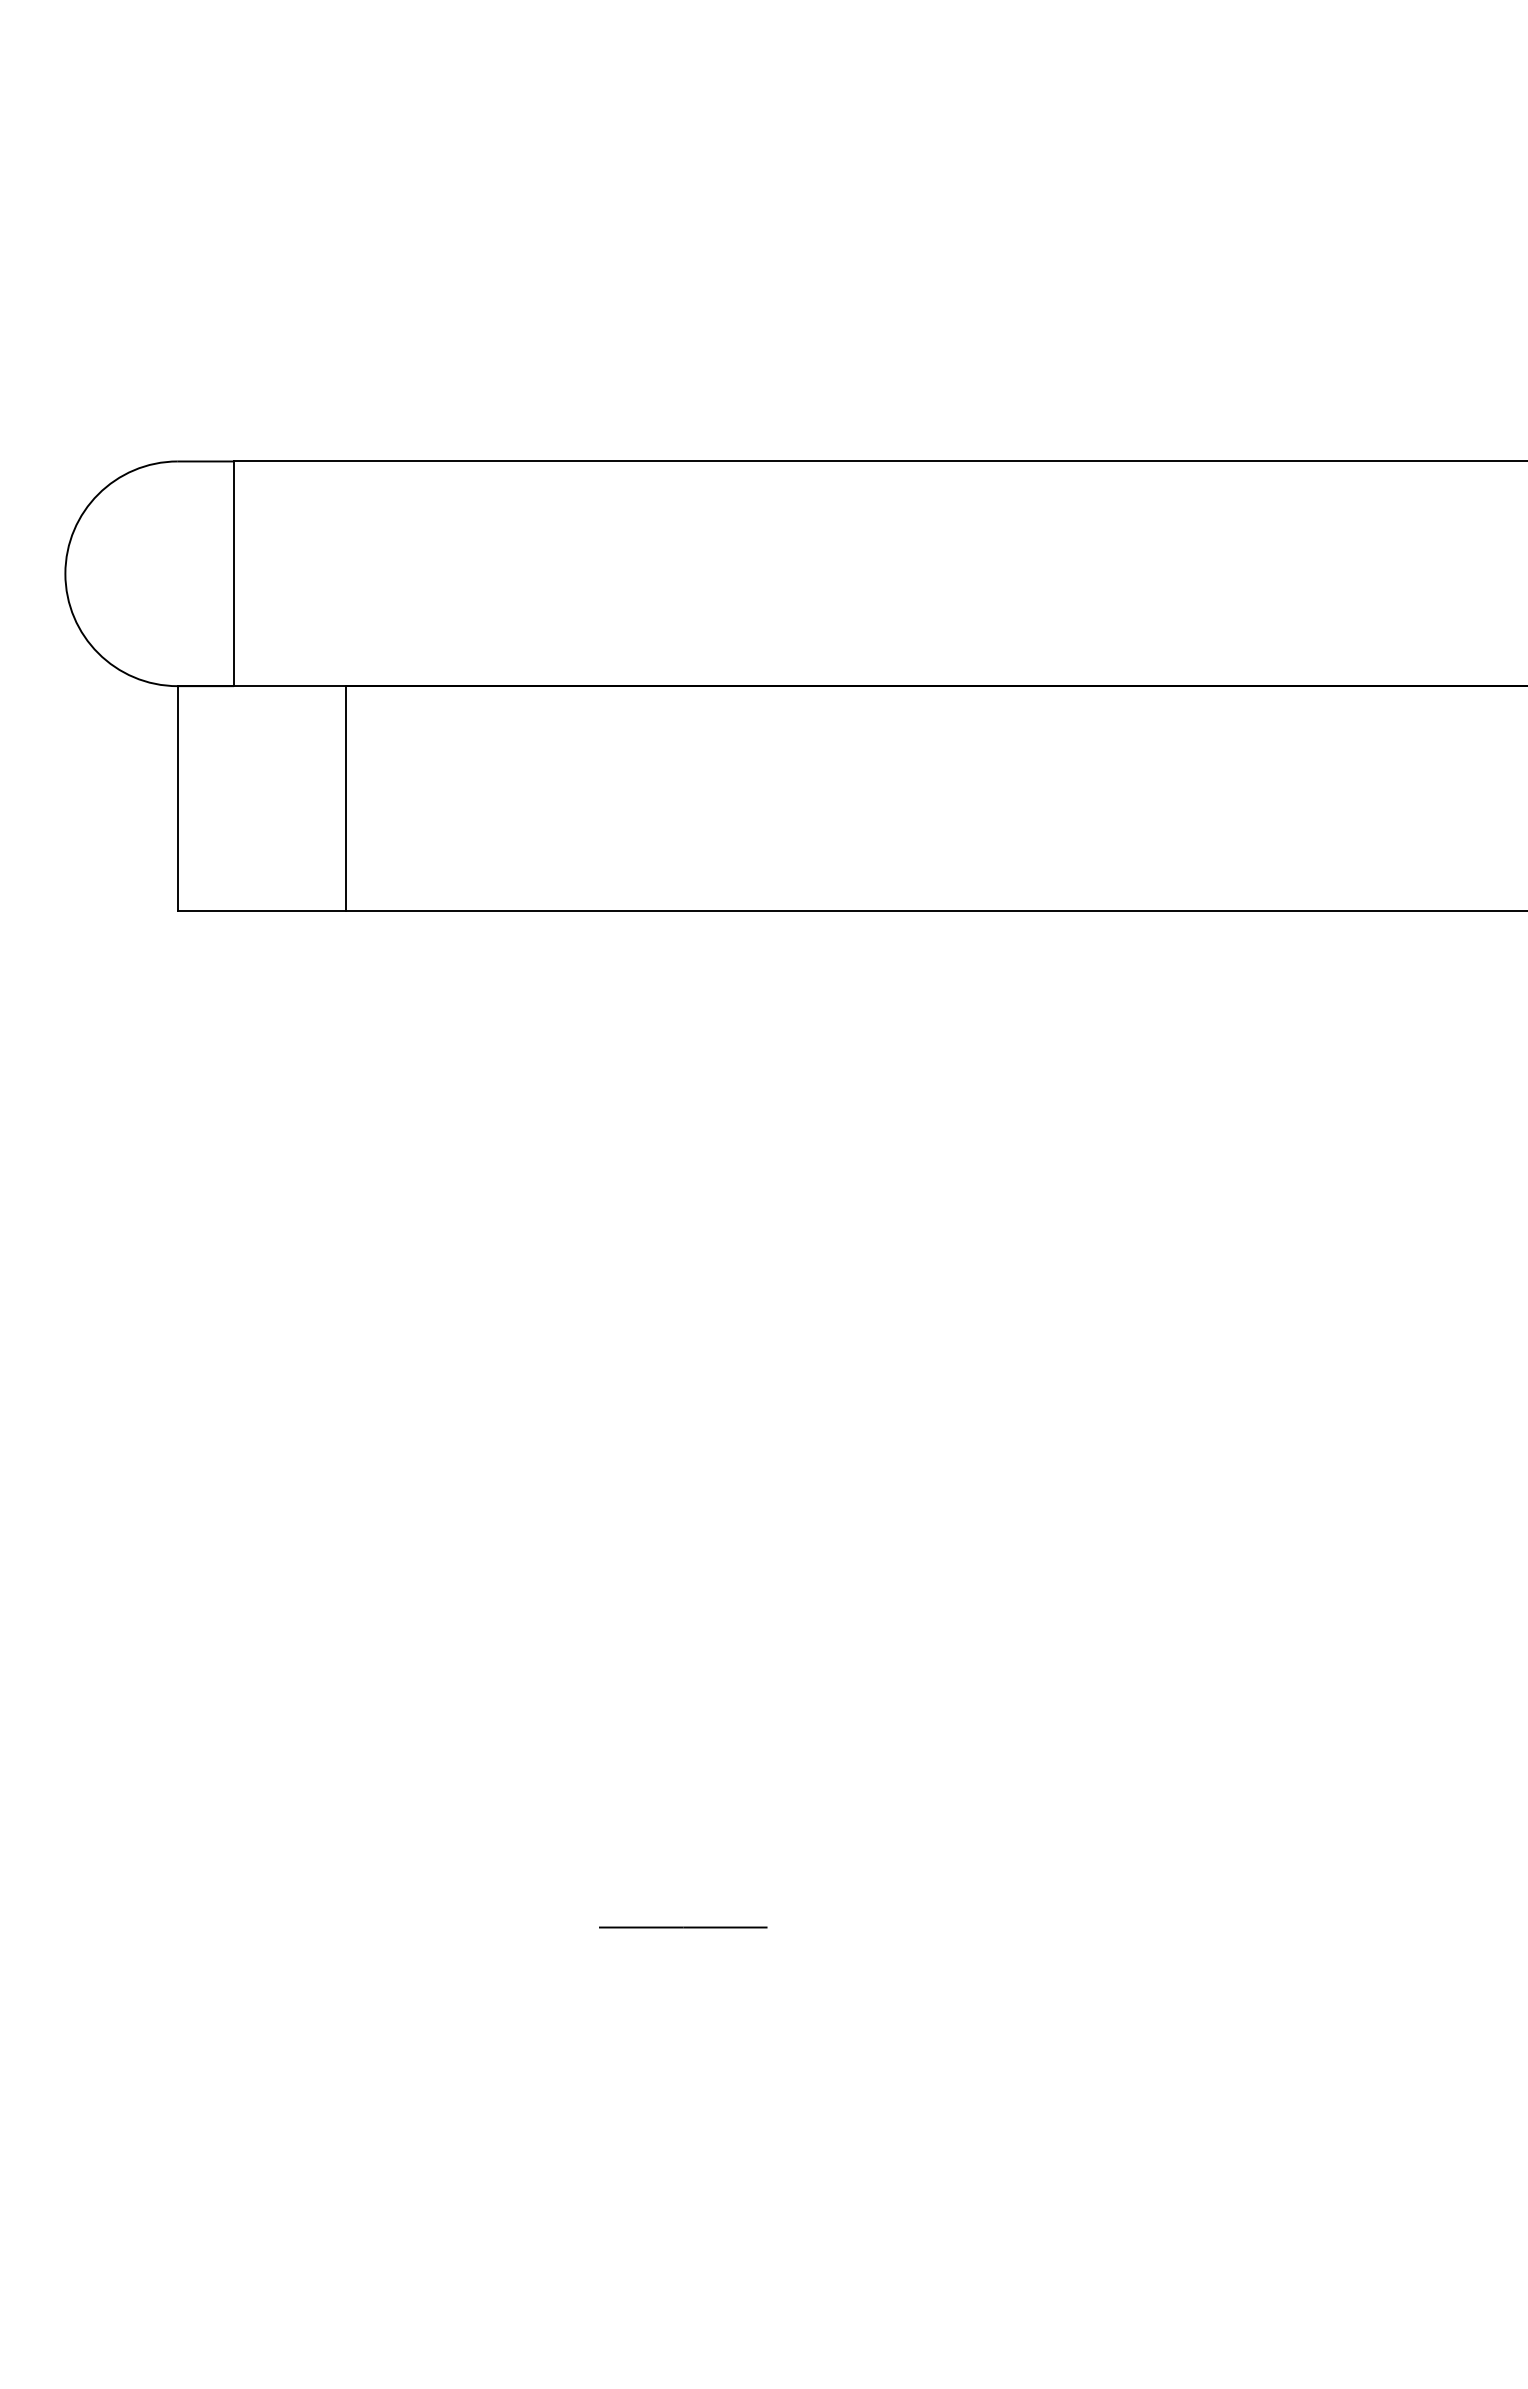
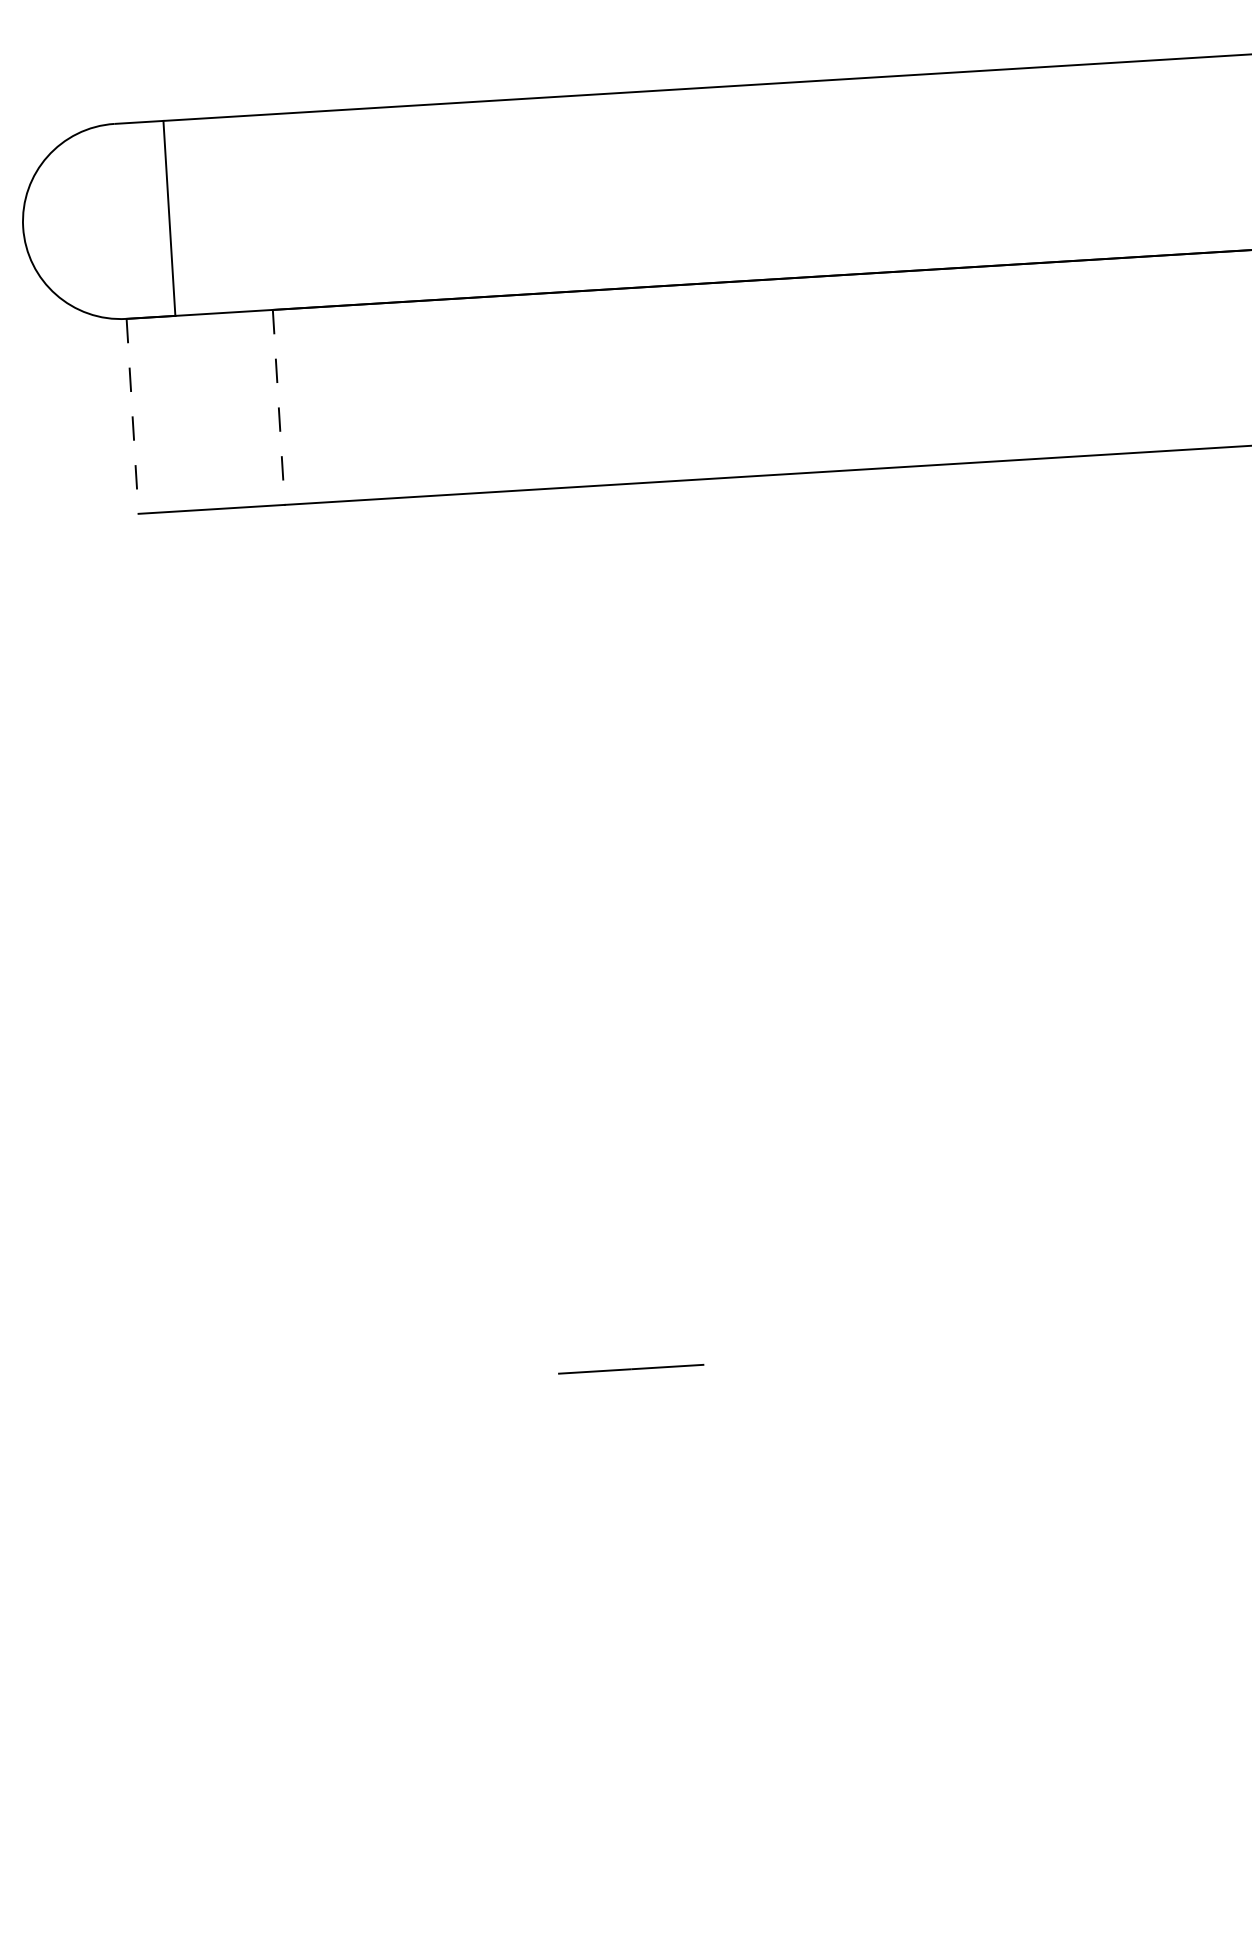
line: (177, 799) -> (132, 417), solid -> dashed
line: (346, 799) -> (279, 408), solid -> dashed

